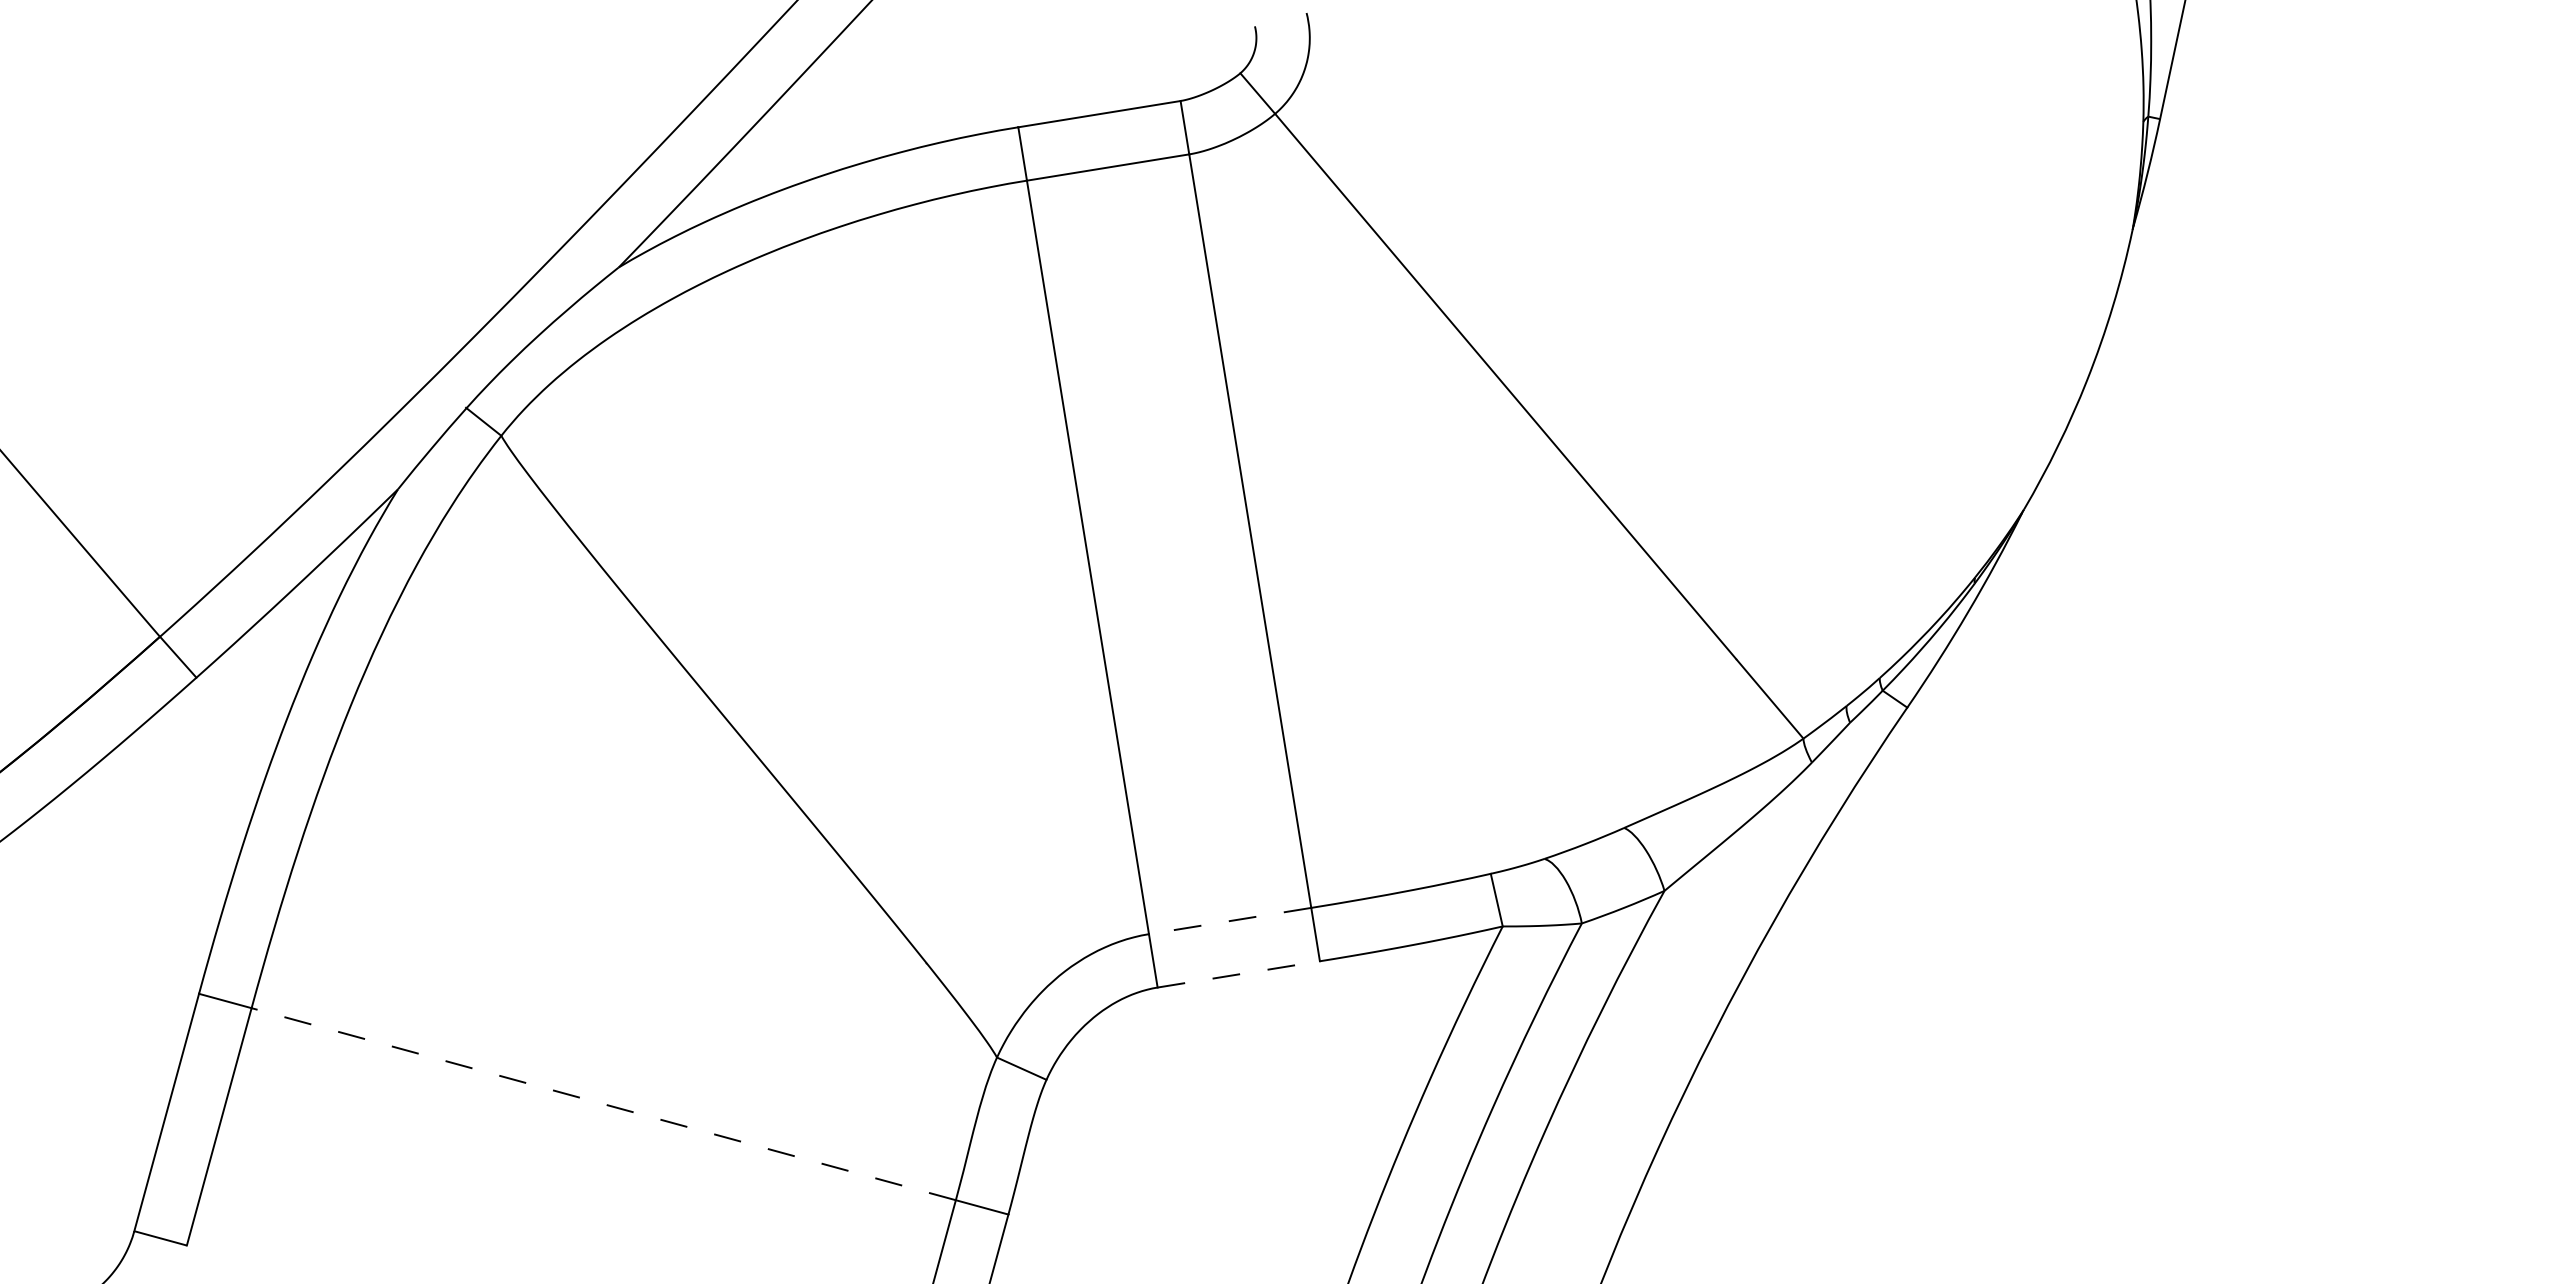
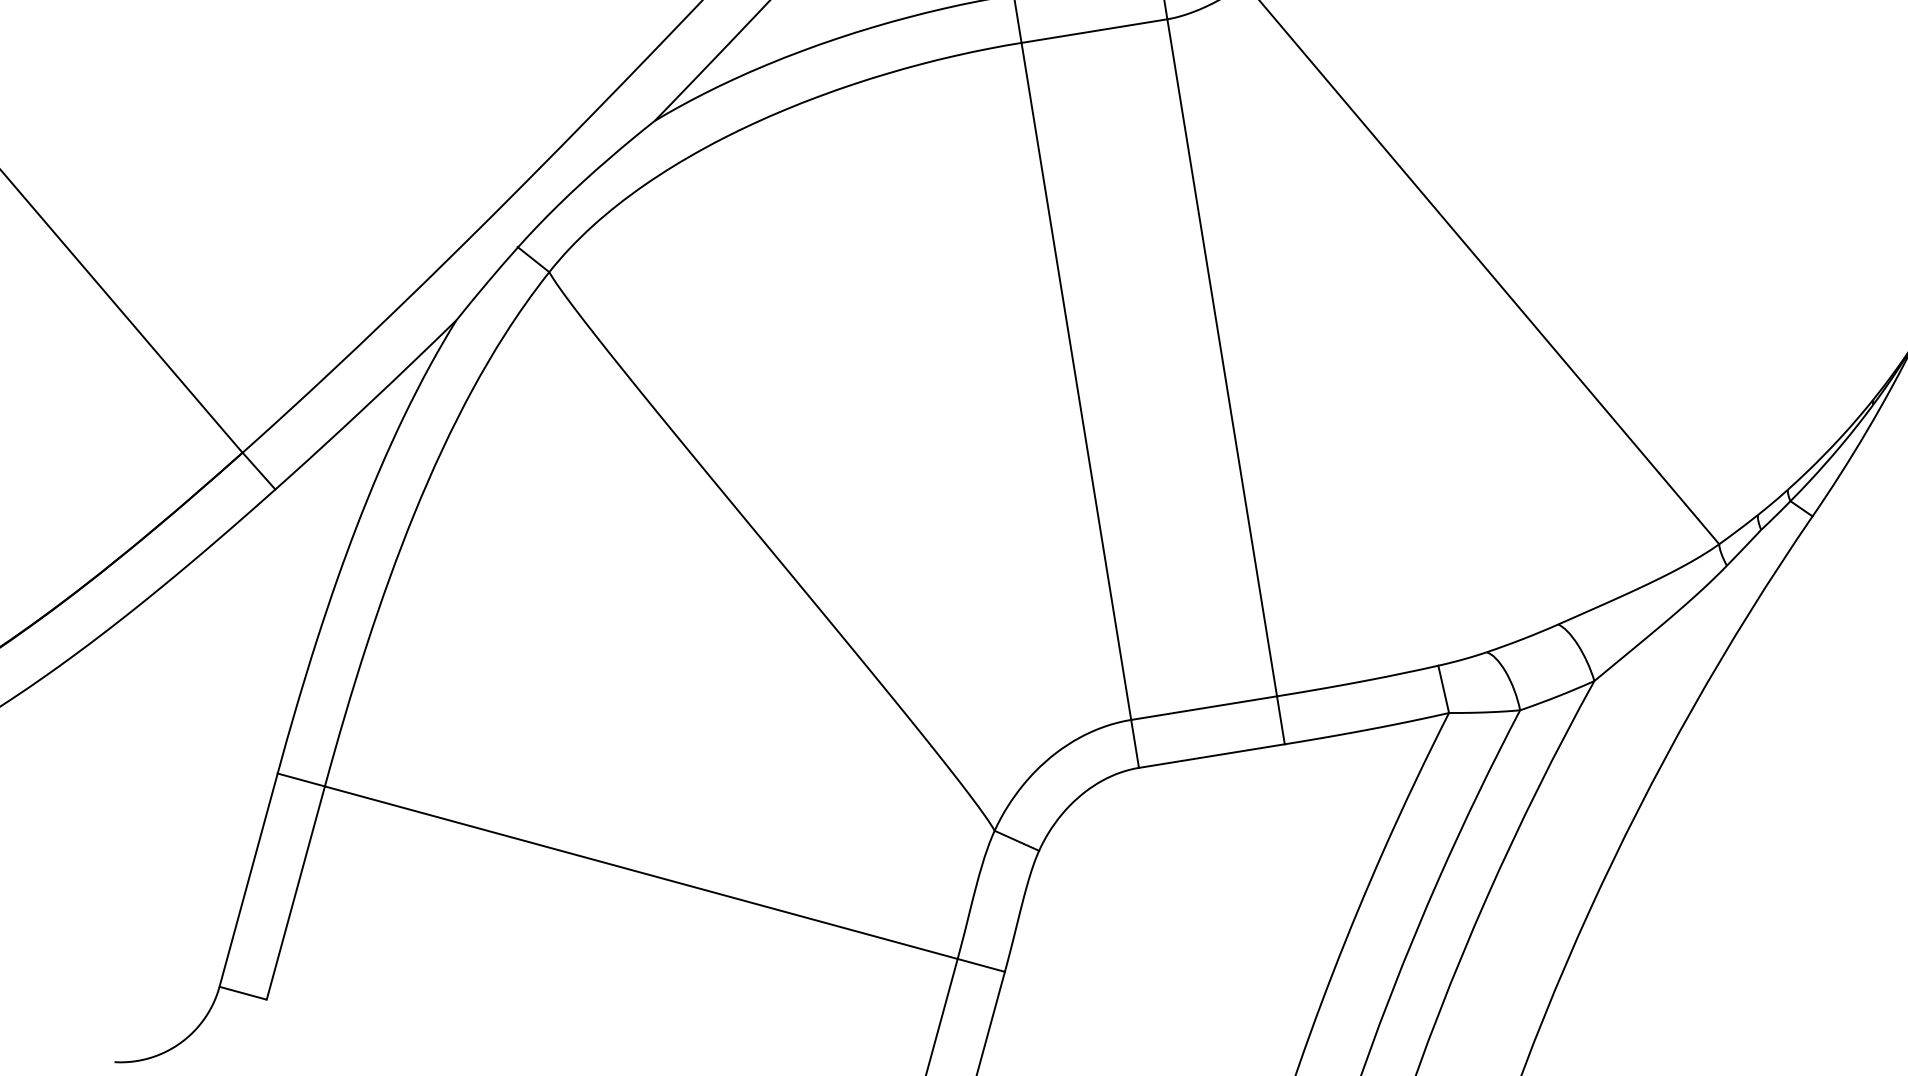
line: (1229, 921) -> (1203, 708), dashed -> solid
line: (1239, 974) -> (1212, 756), dashed -> solid
line: (603, 1104) -> (641, 872), dashed -> solid

